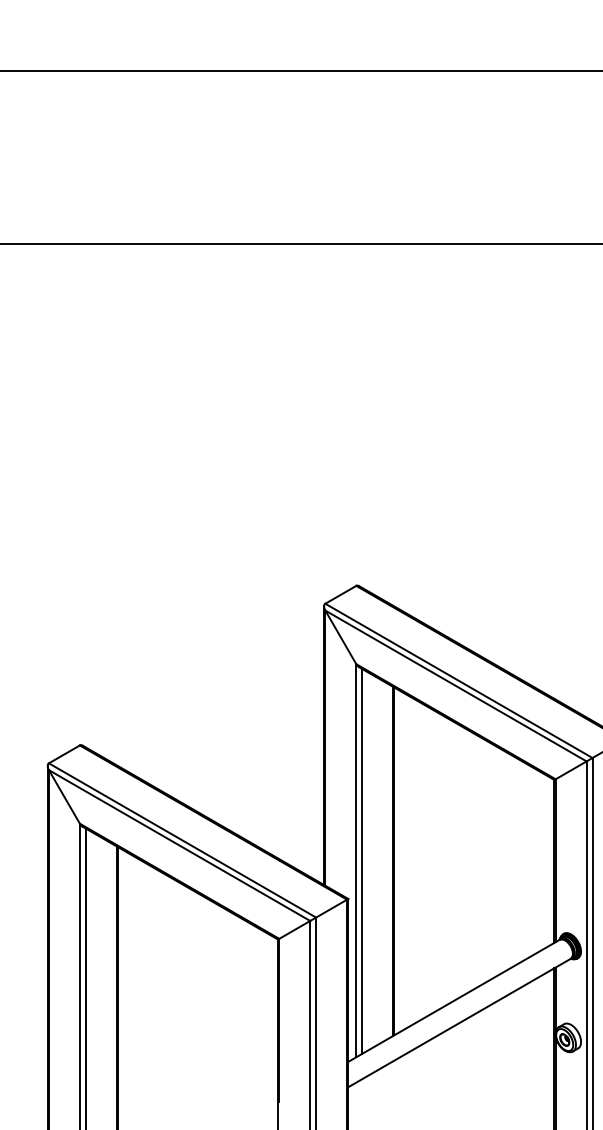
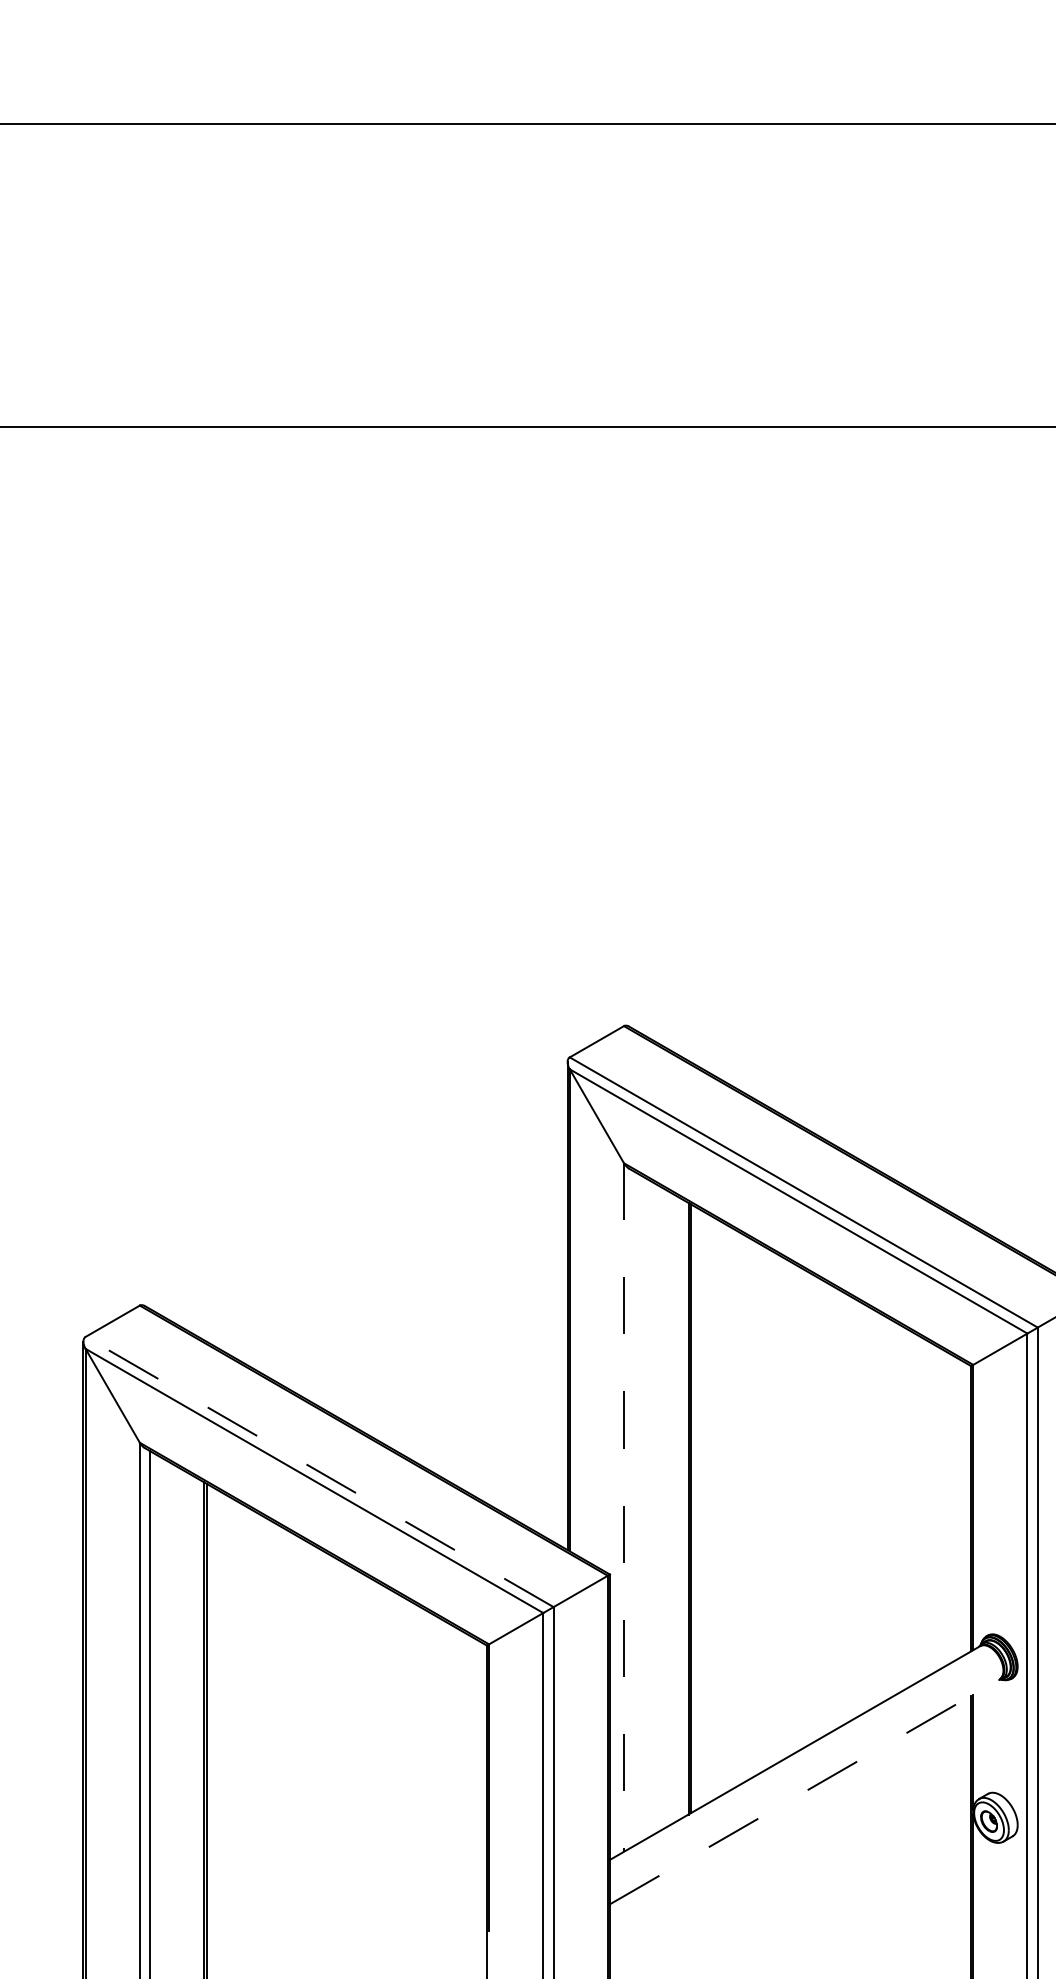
line: (182, 840) -> (319, 1472), solid -> dashed
line: (356, 860) -> (624, 1507), solid -> dashed
line: (362, 861) -> (634, 1508), removed
line: (459, 1022) -> (804, 1790), solid -> dashed

